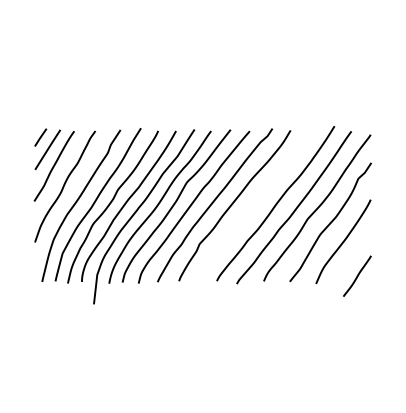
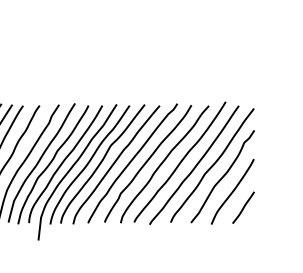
curve: (254, 204) -> (163, 162), added
curve: (357, 275) -> (243, 207), moved

